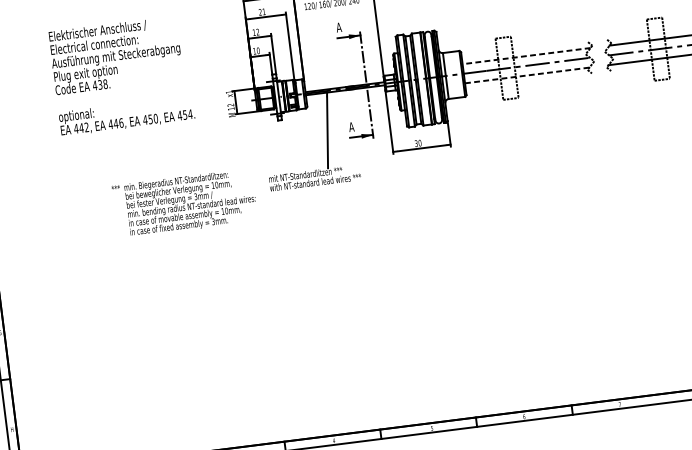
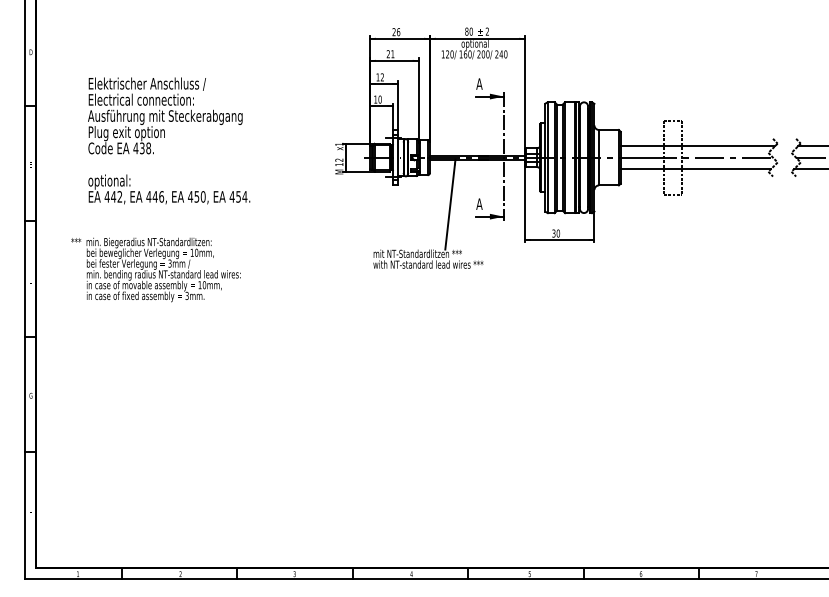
line: (526, 56) -> (697, 146), dashed -> solid
text: (121, 75) -> (169, 140), moved
line: (527, 75) -> (696, 169), dashed -> solid
text: (184, 203) -> (155, 269), moved

